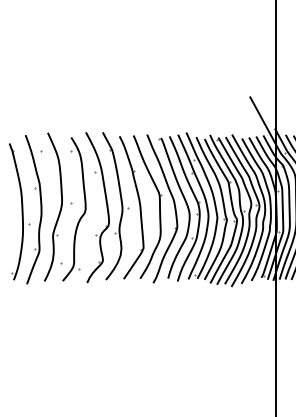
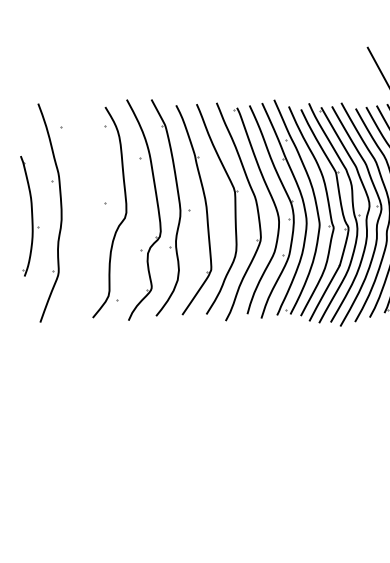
part: (60, 206) -> (89, 208), removed
part: (19, 211) -> (29, 215), size x0.6

